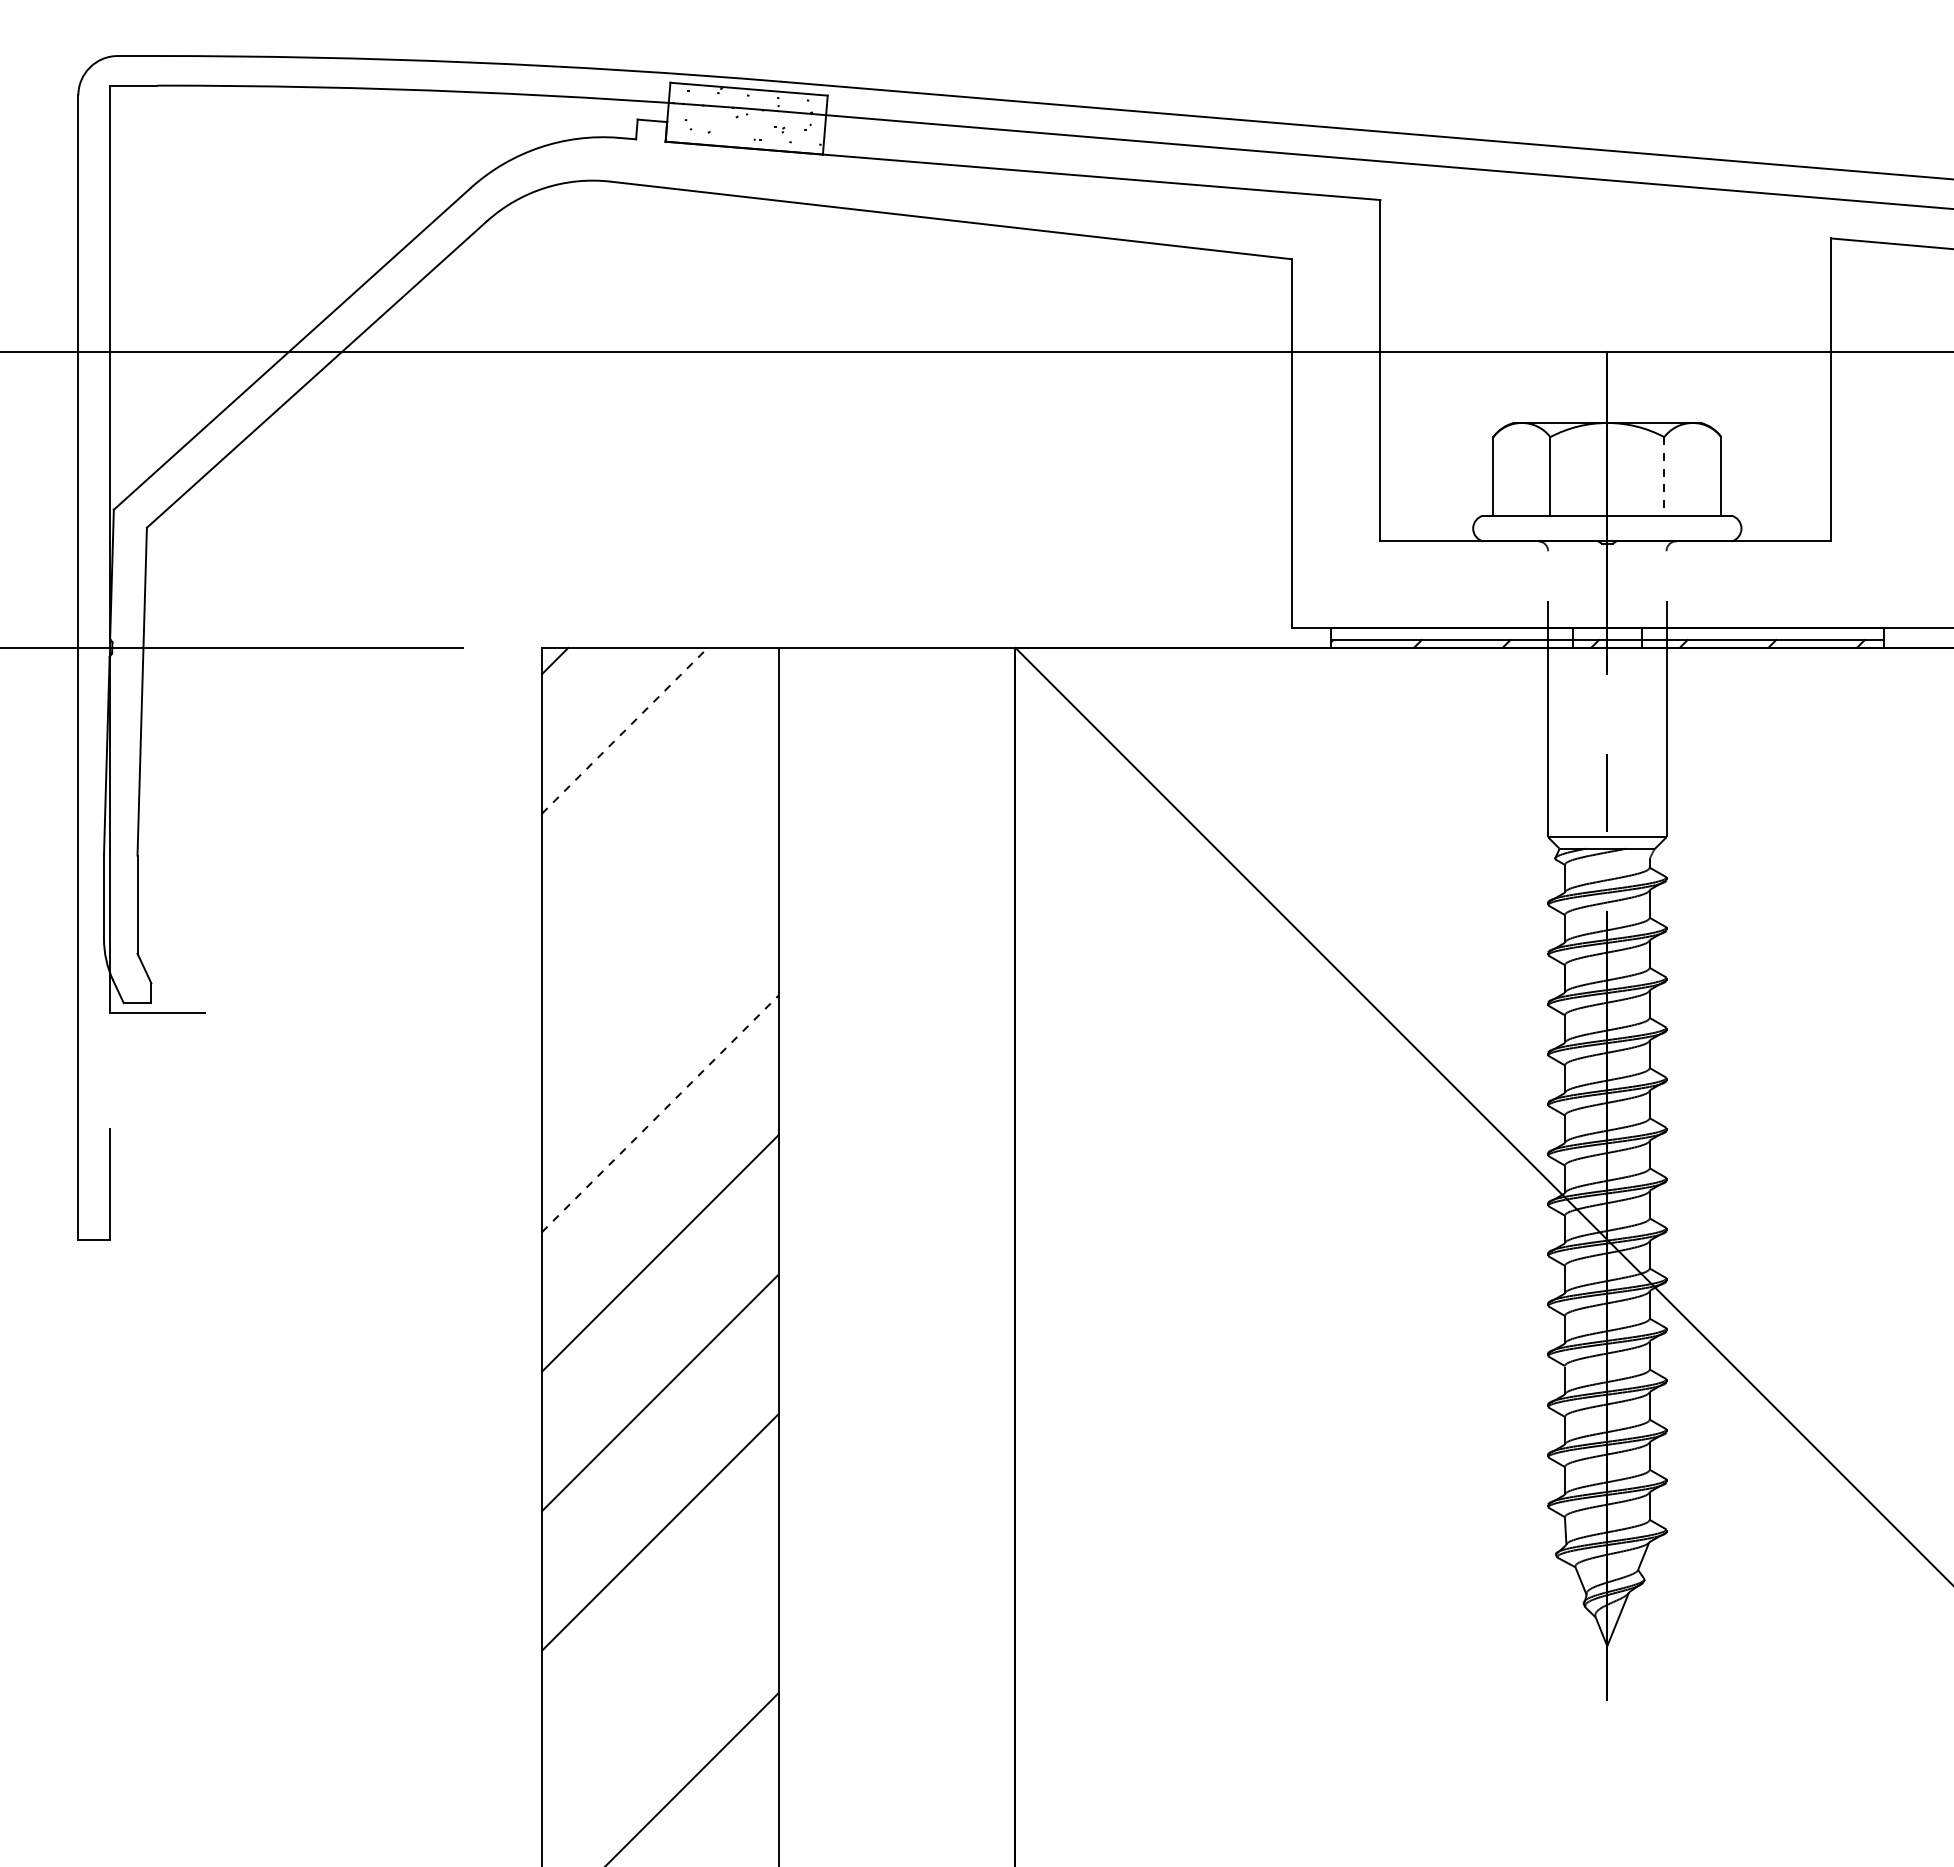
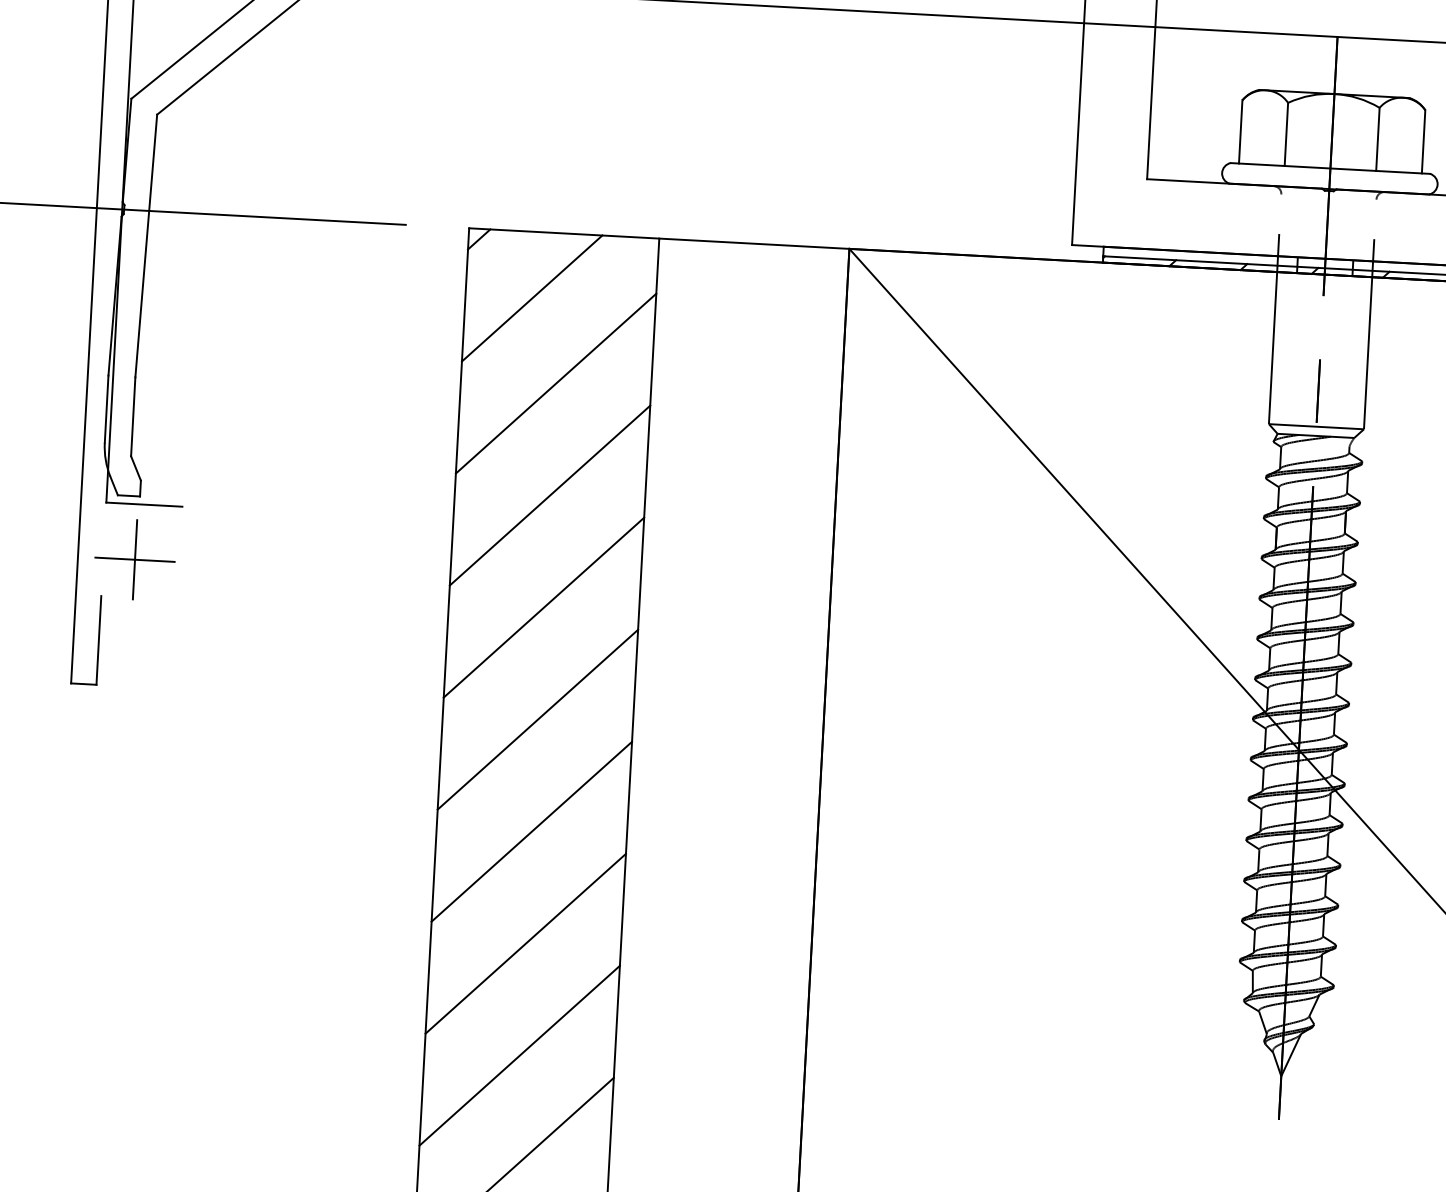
line: (1664, 476) -> (1378, 139), dashed -> solid
line: (625, 730) -> (532, 298), dashed -> solid
line: (659, 834) -> (555, 383), added
line: (659, 973) -> (549, 494), added
part: (149, 1081) -> (135, 559), added
line: (660, 1113) -> (544, 607), dashed -> solid
line: (659, 1671) -> (519, 1055), added

